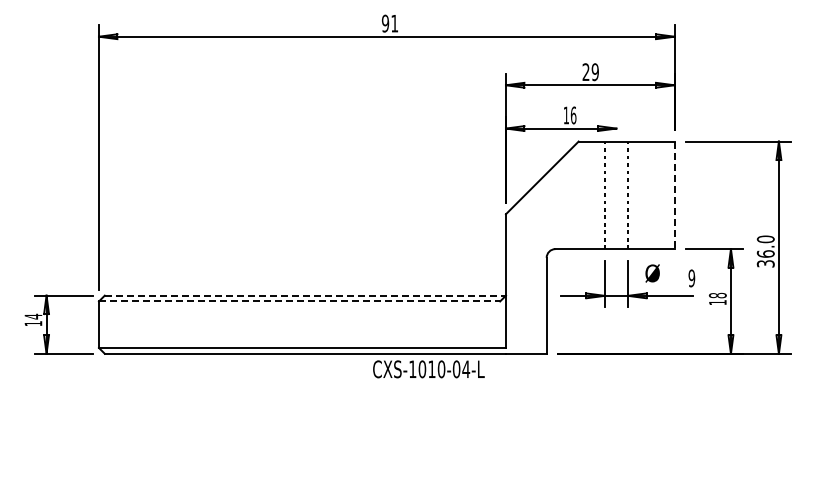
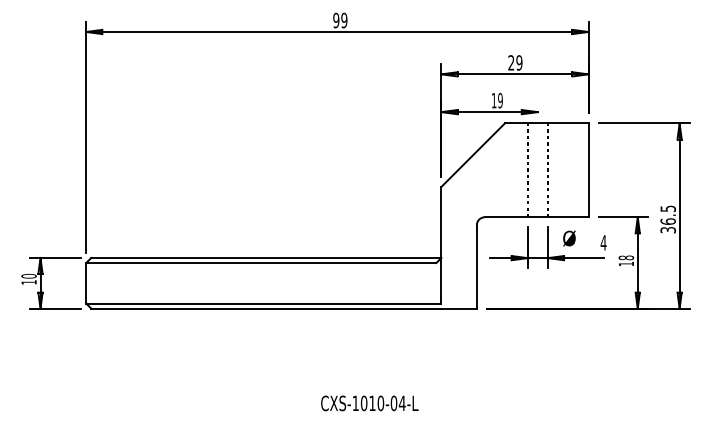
text: (394, 23) -> (344, 20), 91 -> 99
text: (573, 115) -> (500, 100), 16 -> 19
line: (674, 195) -> (588, 170), dashed -> solid
text: (765, 239) -> (667, 208), 36.0 -> 36.5
text: (691, 278) -> (603, 242), 9 -> 4
line: (305, 295) -> (266, 257), dashed -> solid
line: (299, 301) -> (261, 263), dashed -> solid
text: (33, 316) -> (29, 276), 14 -> 10
text: (428, 369) -> (369, 403), moved

